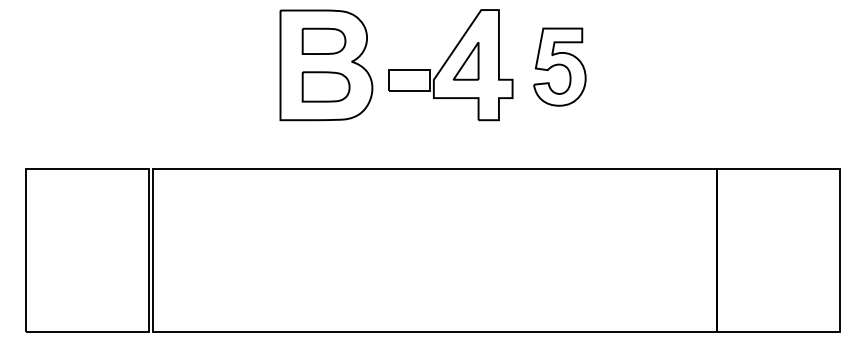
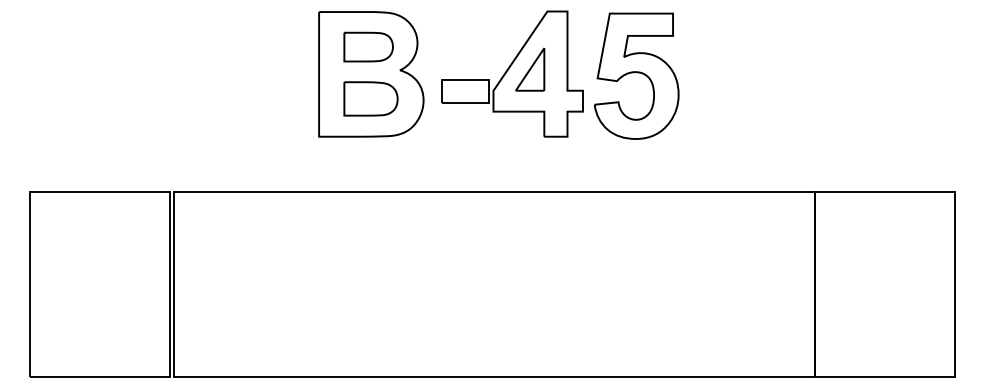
part: (559, 67) -> (636, 76), size x1.43

